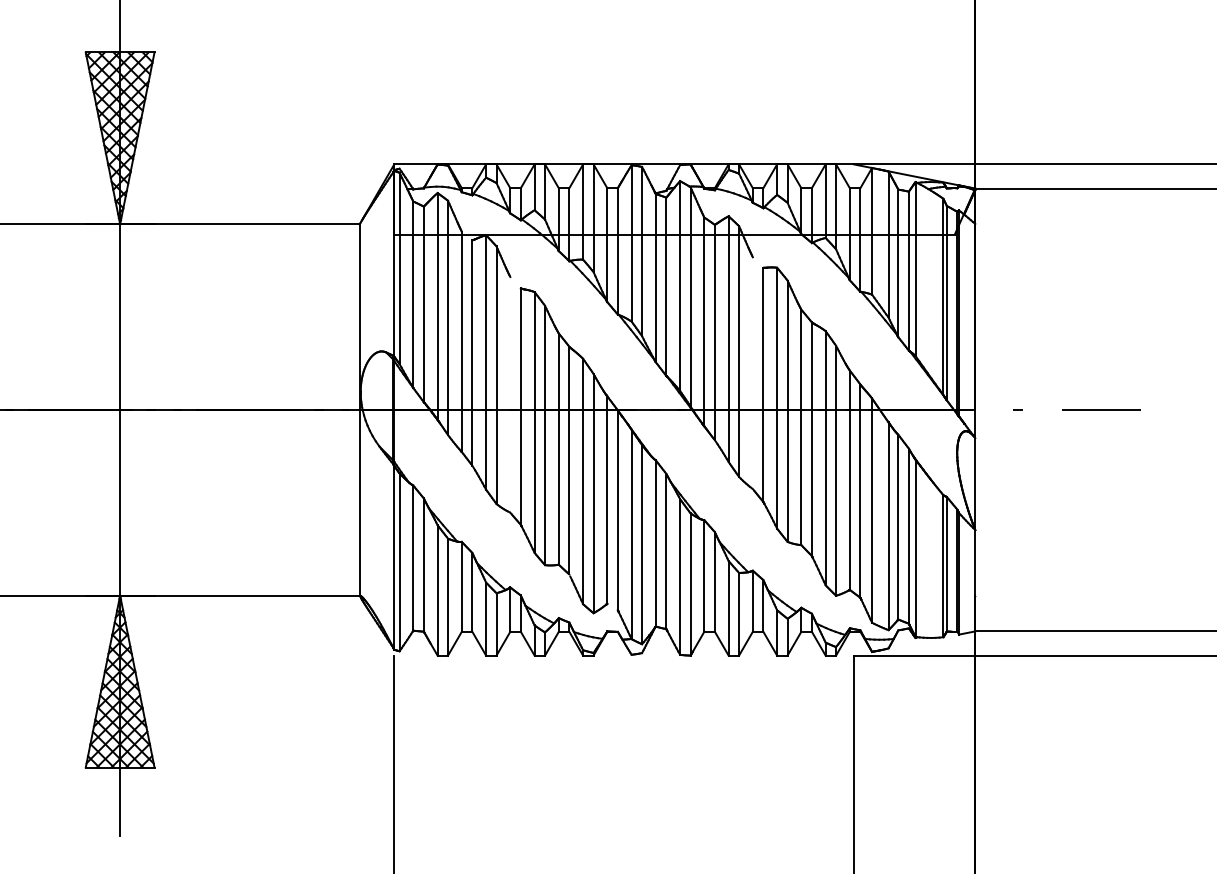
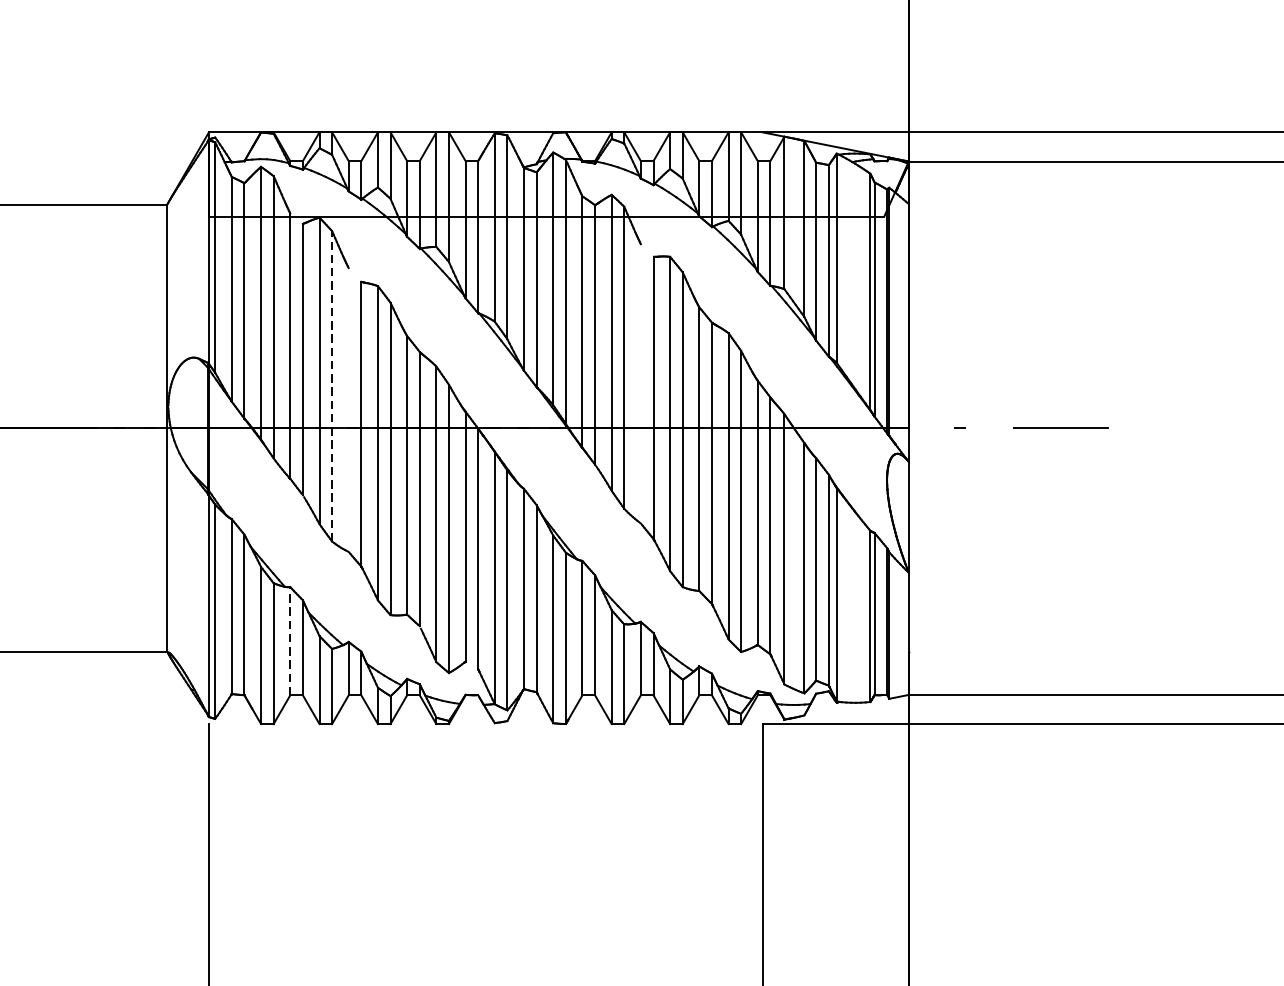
line: (496, 375) -> (332, 386), solid -> dashed
line: (461, 586) -> (289, 640), solid -> dashed

